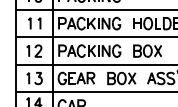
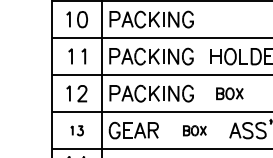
part: (147, 50) -> (229, 93), size x0.7
part: (34, 78) -> (76, 130), size x0.6
part: (121, 78) -> (194, 130), size x0.6

